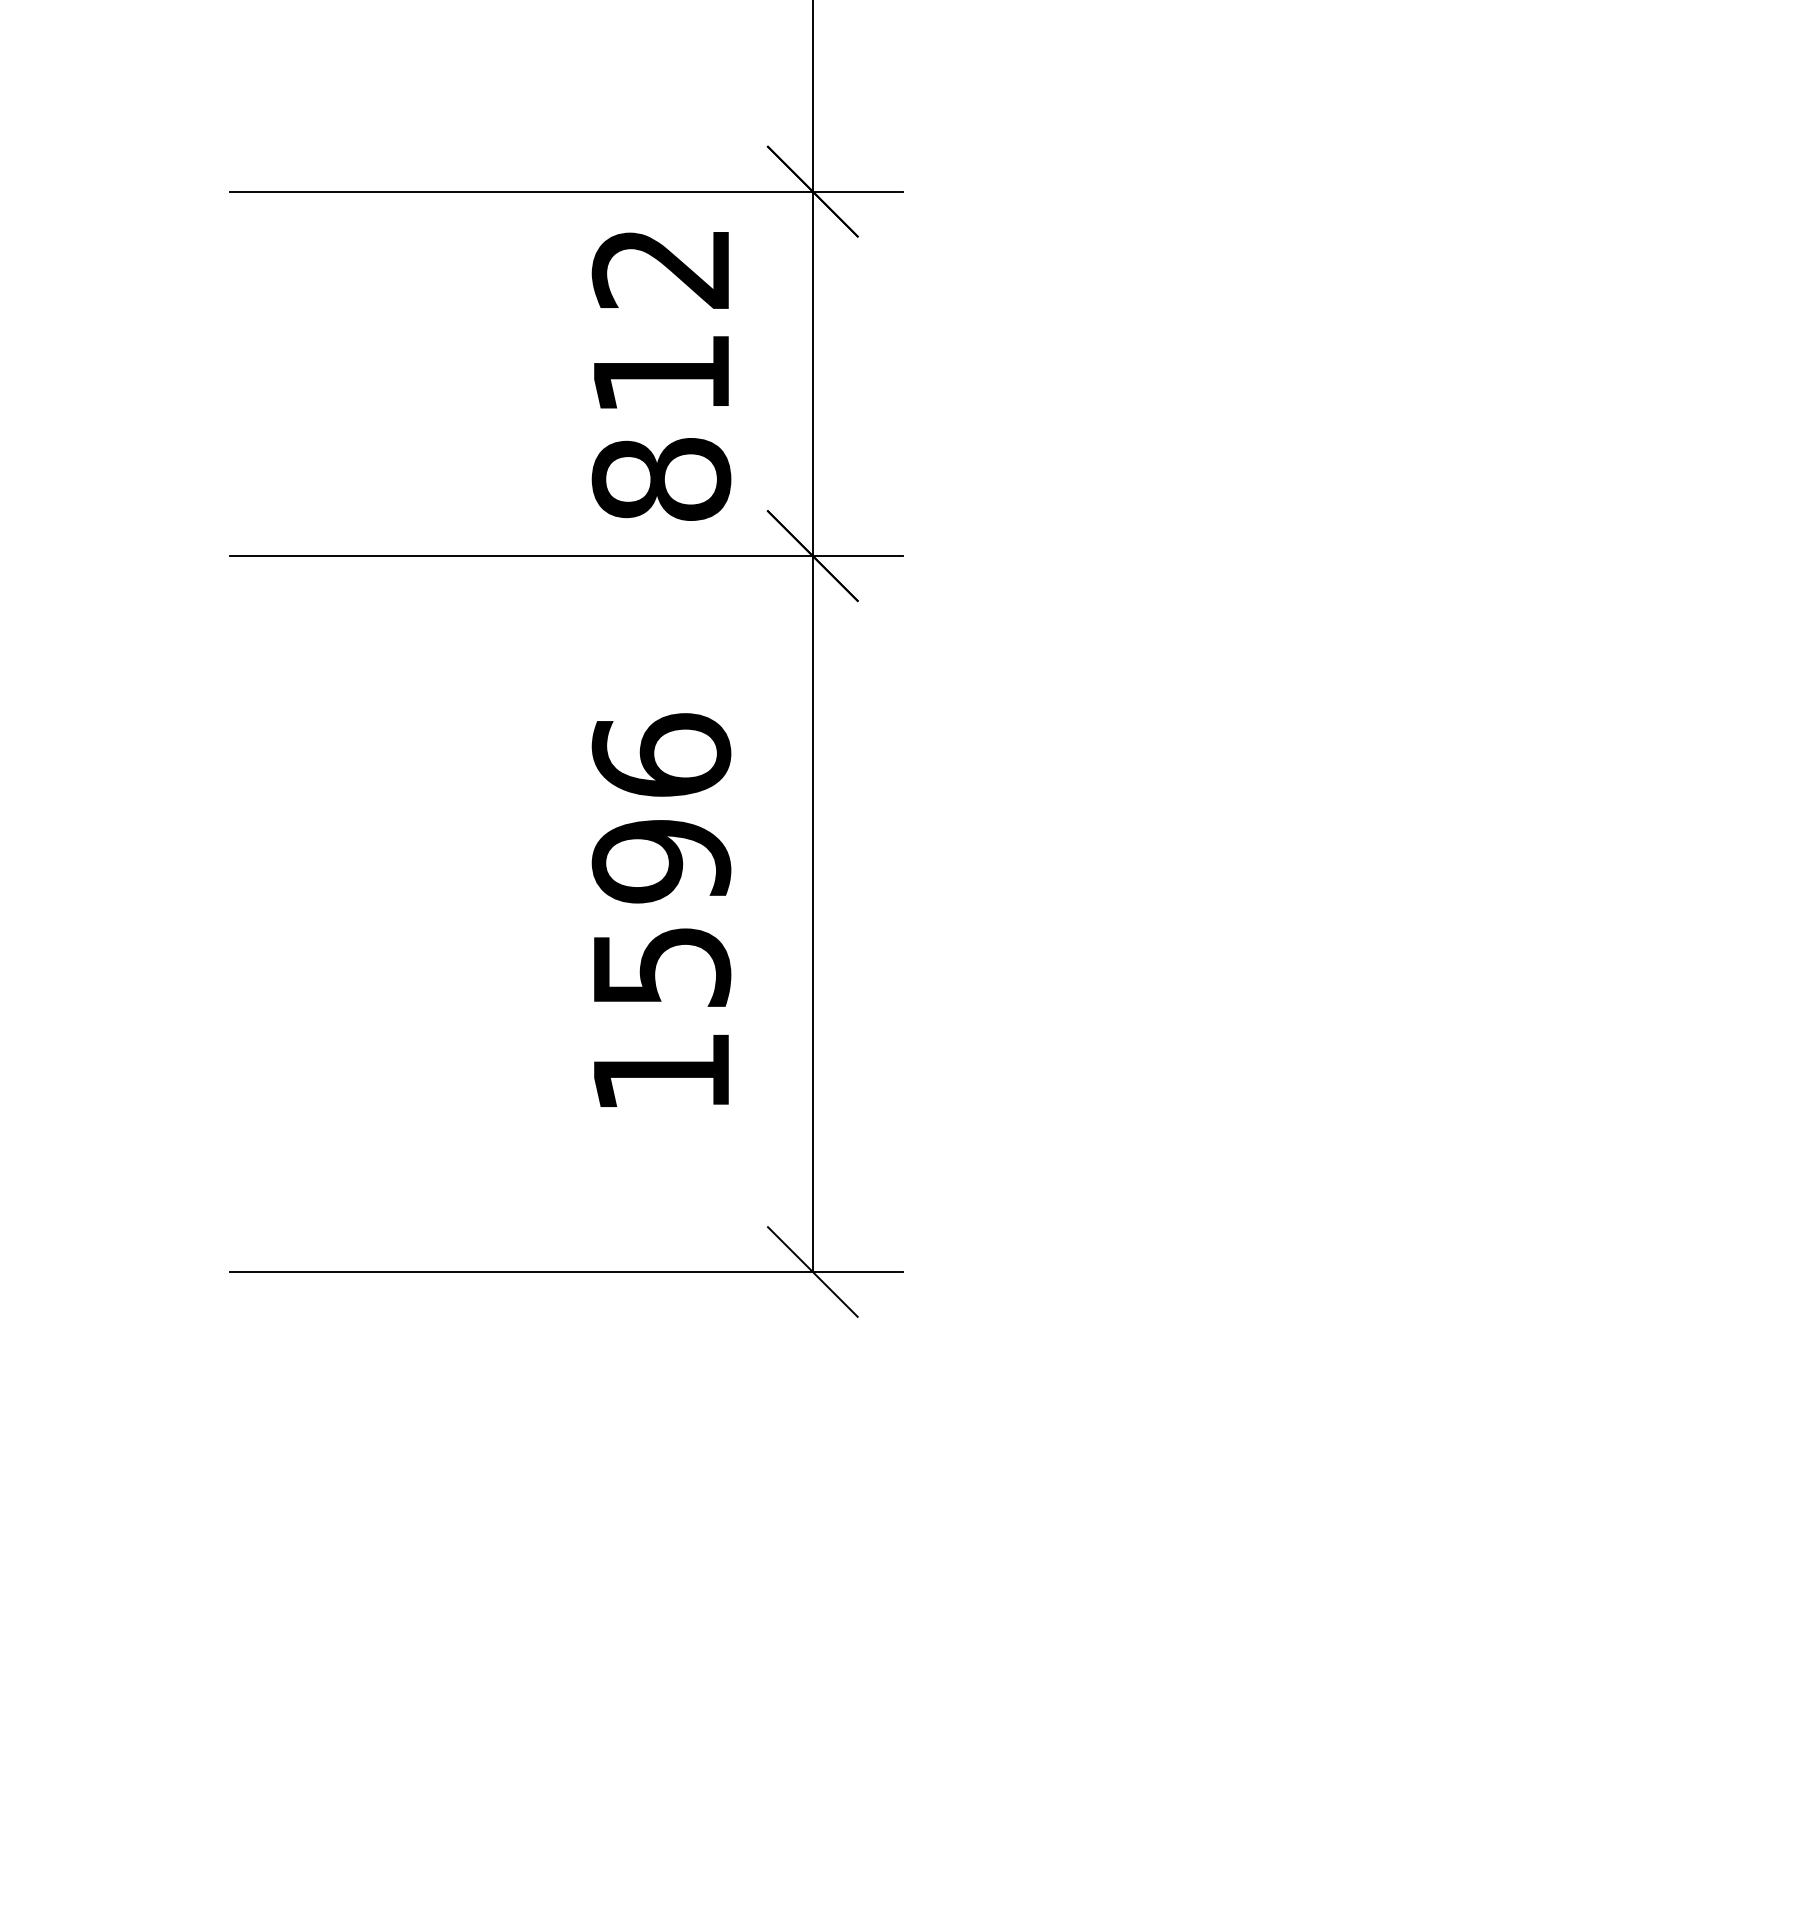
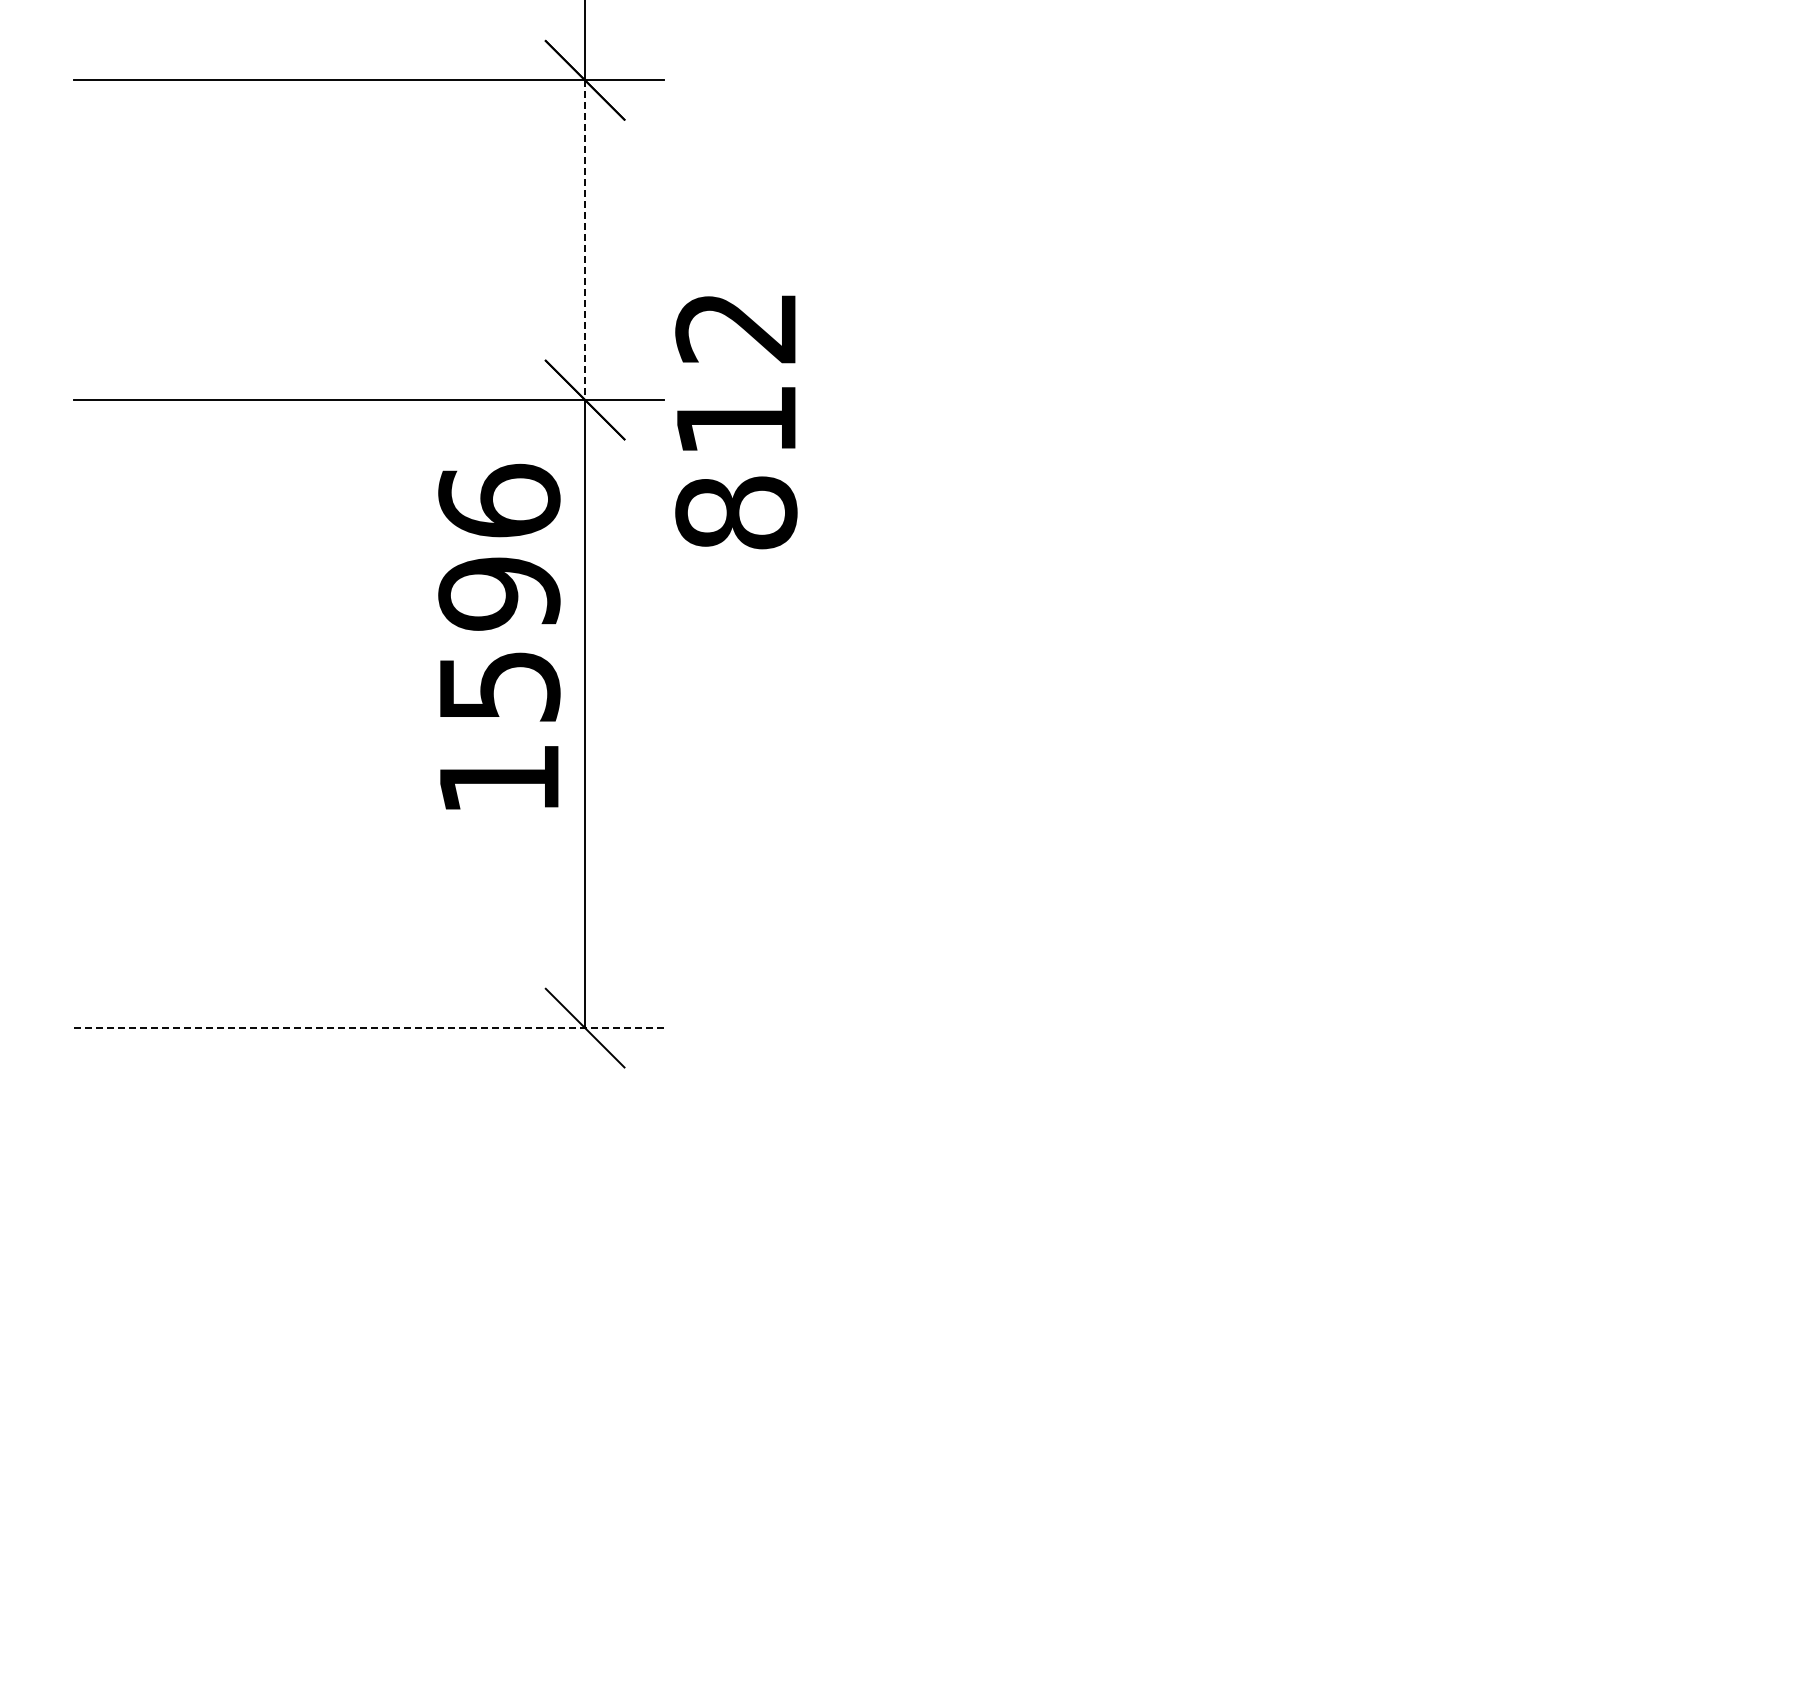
line: (813, 374) -> (585, 240), solid -> dashed
text: (661, 376) -> (736, 422), moved
text: (661, 909) -> (499, 636), moved
line: (567, 1272) -> (369, 1028), solid -> dashed

